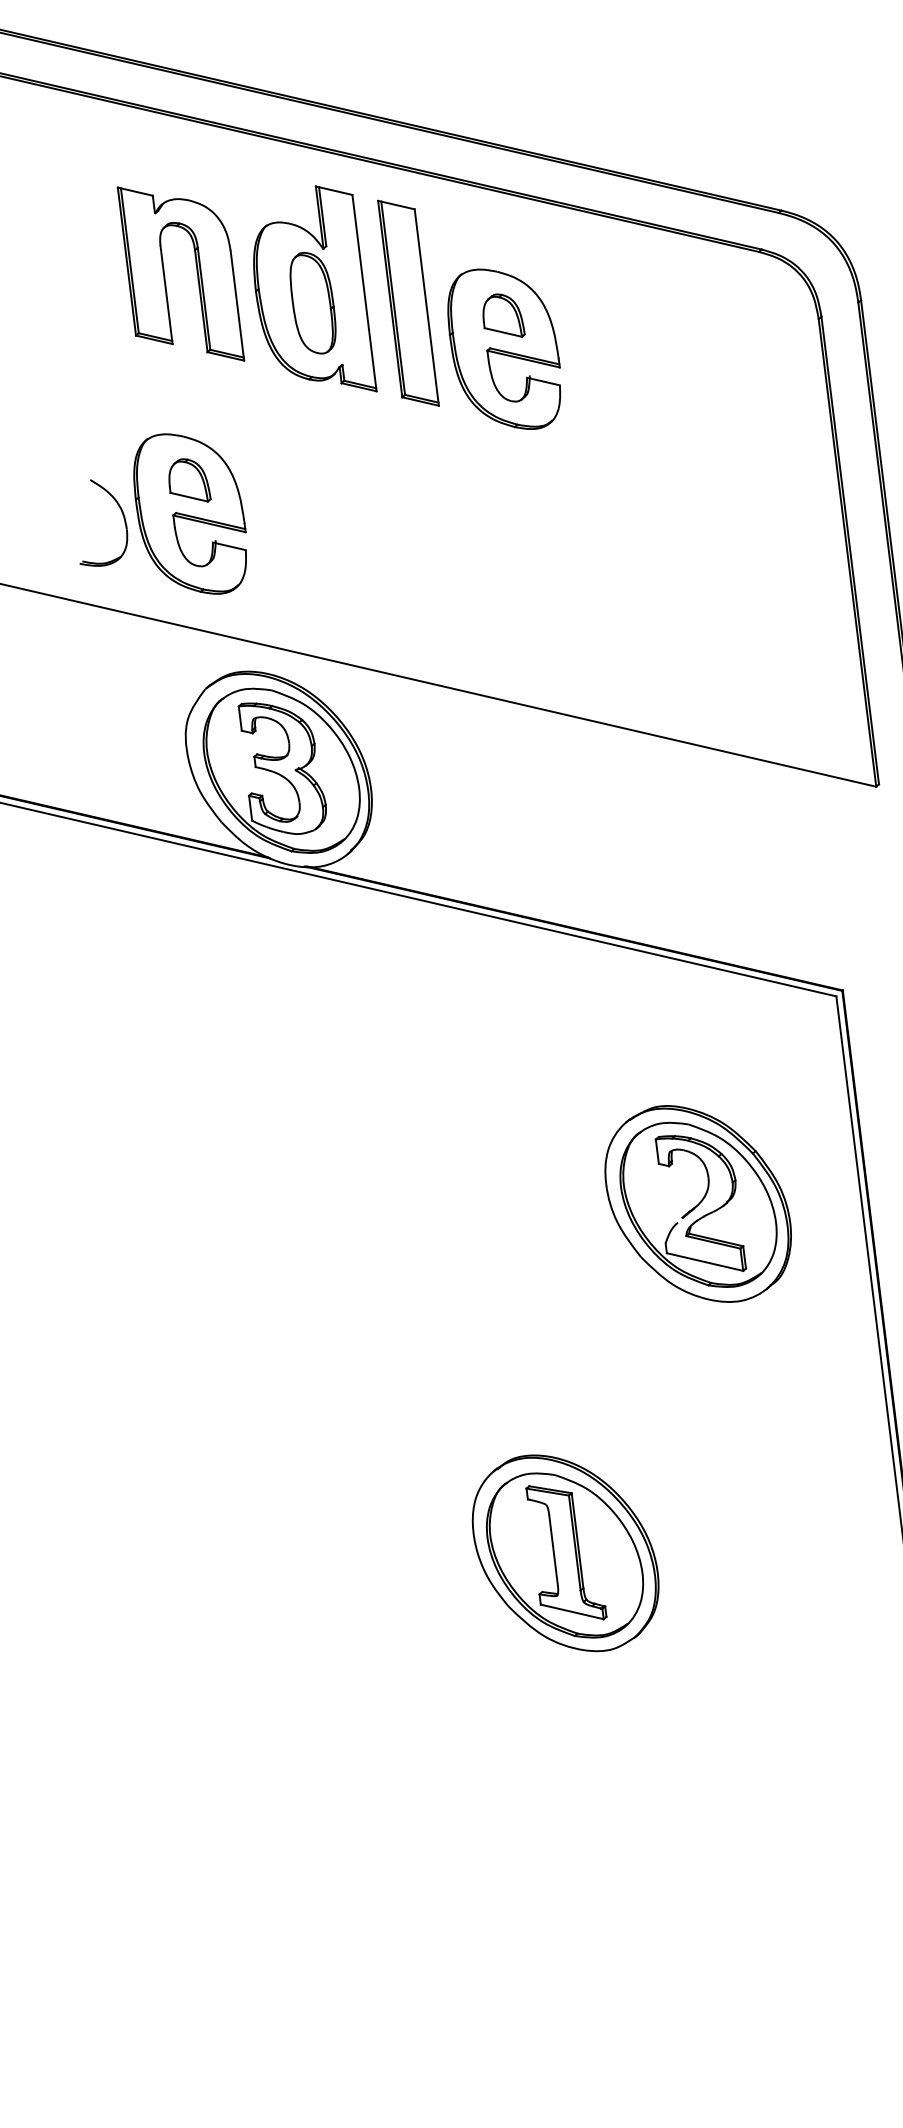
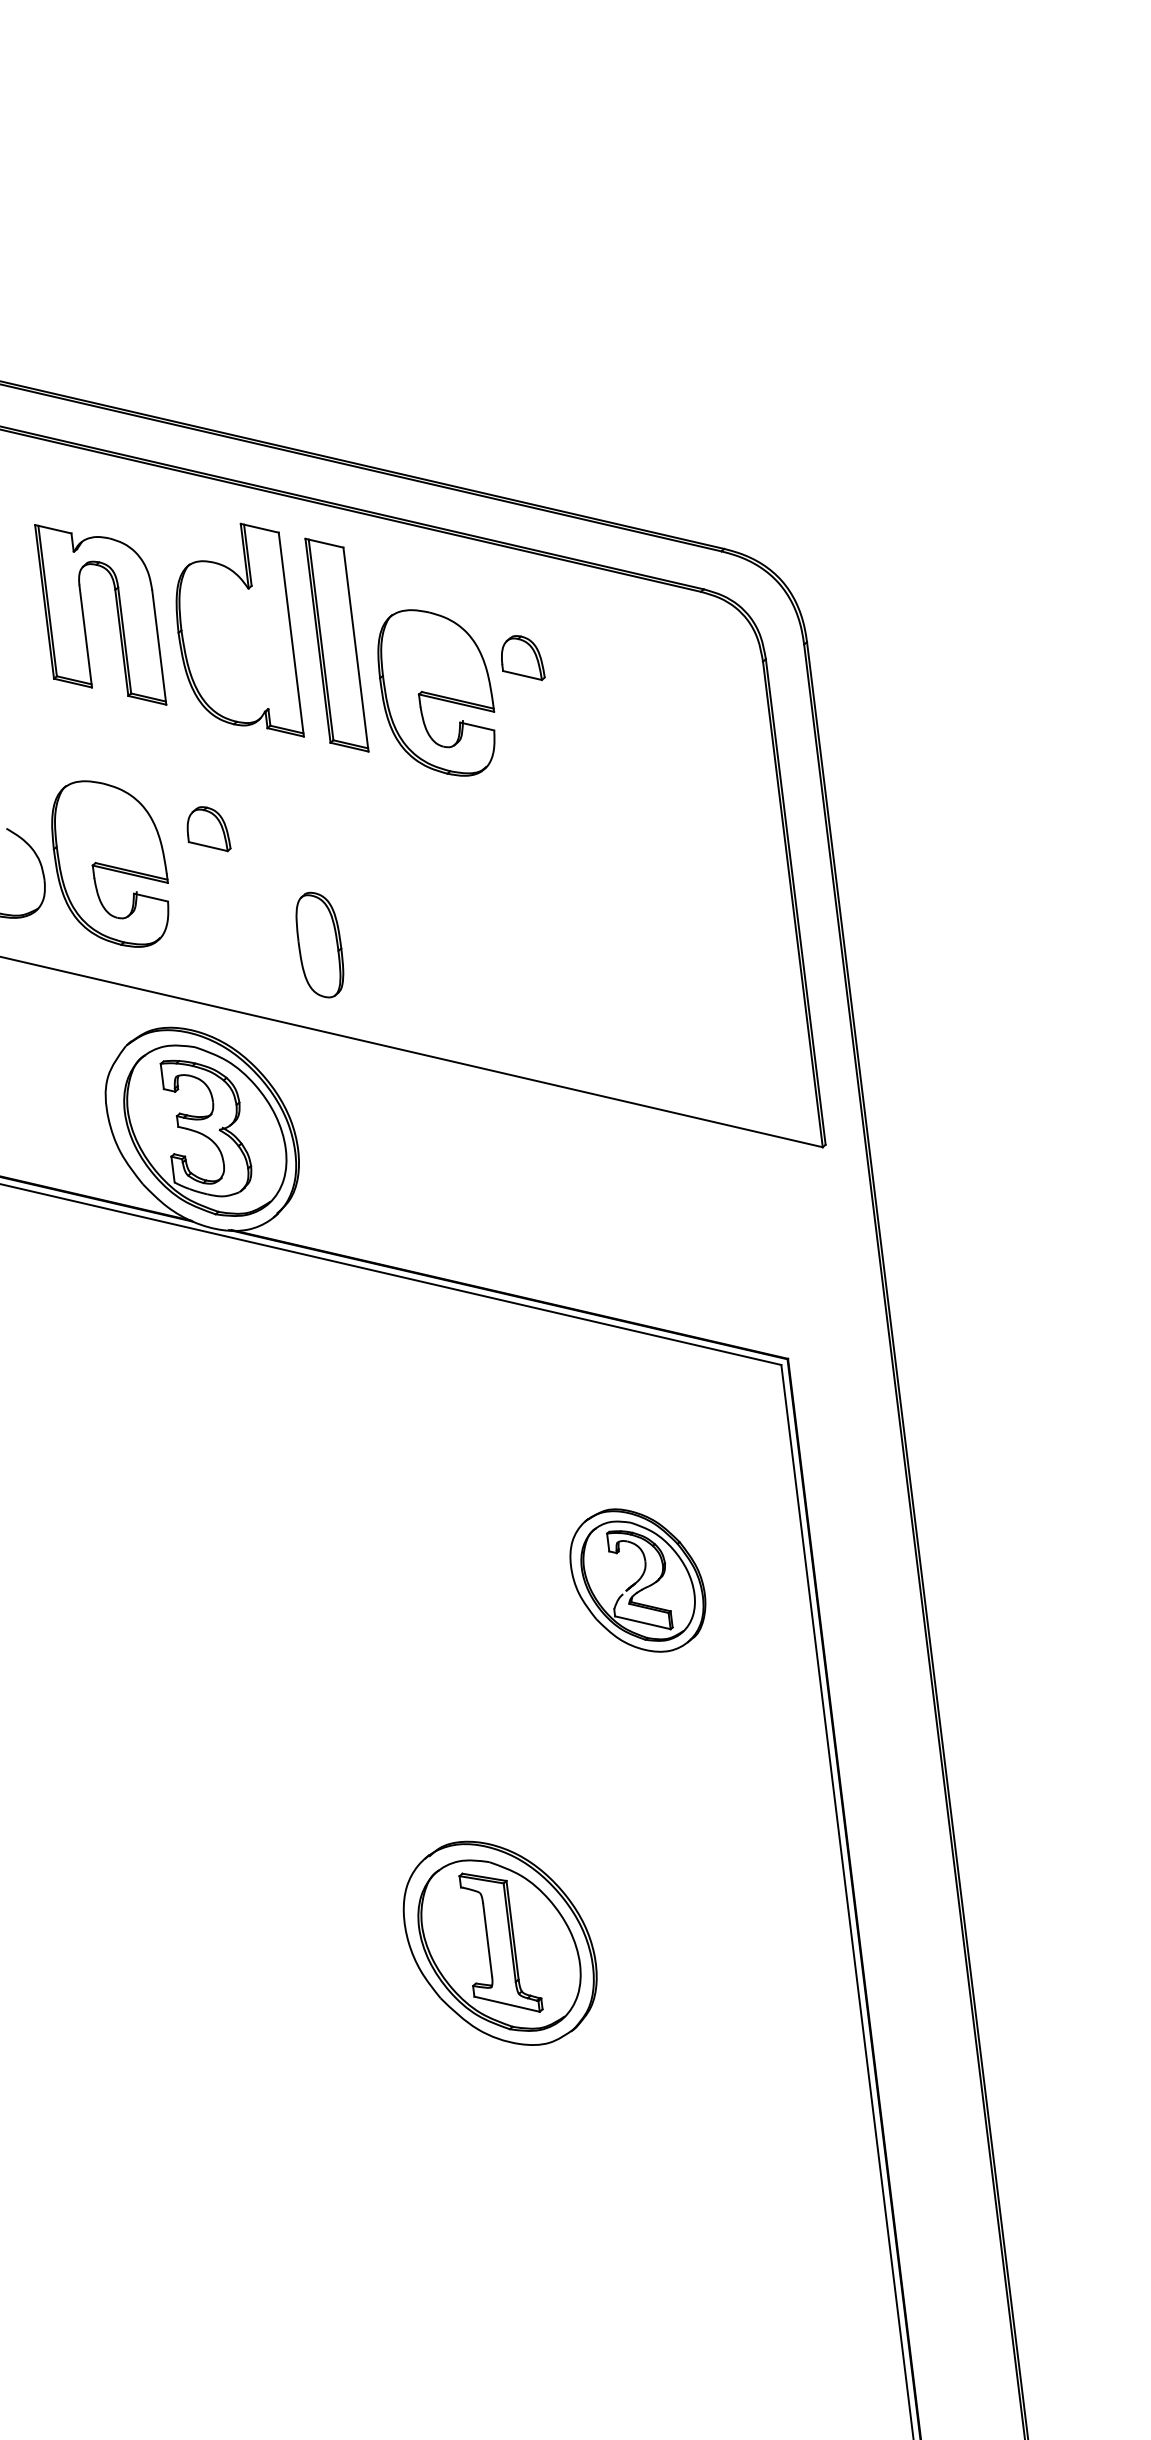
part: (312, 302) -> (319, 944), moved
part: (504, 315) -> (523, 657), moved
part: (189, 480) -> (208, 829), moved
part: (697, 1203) -> (637, 1580), size x0.7

